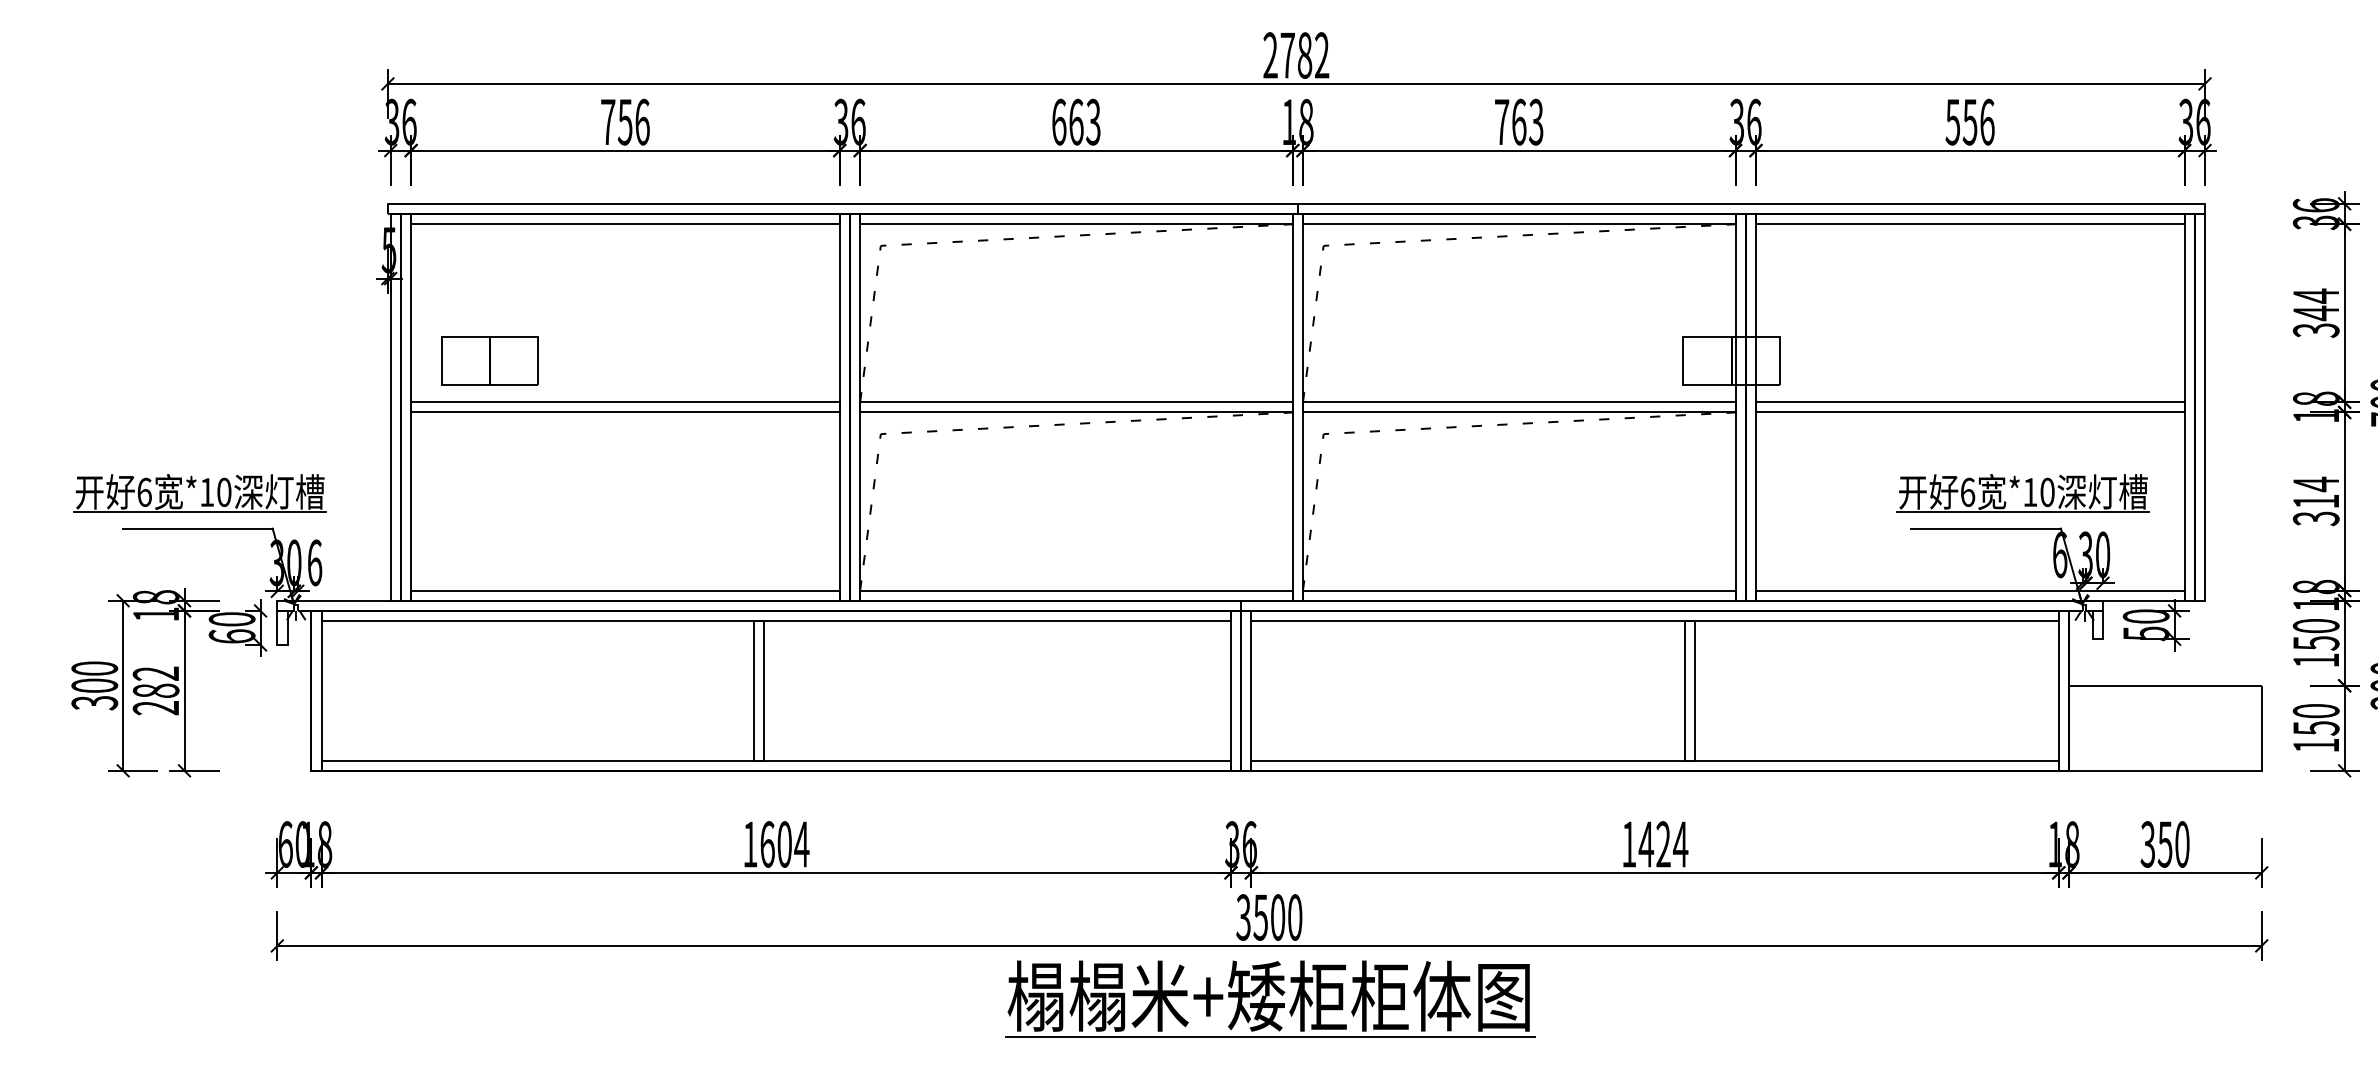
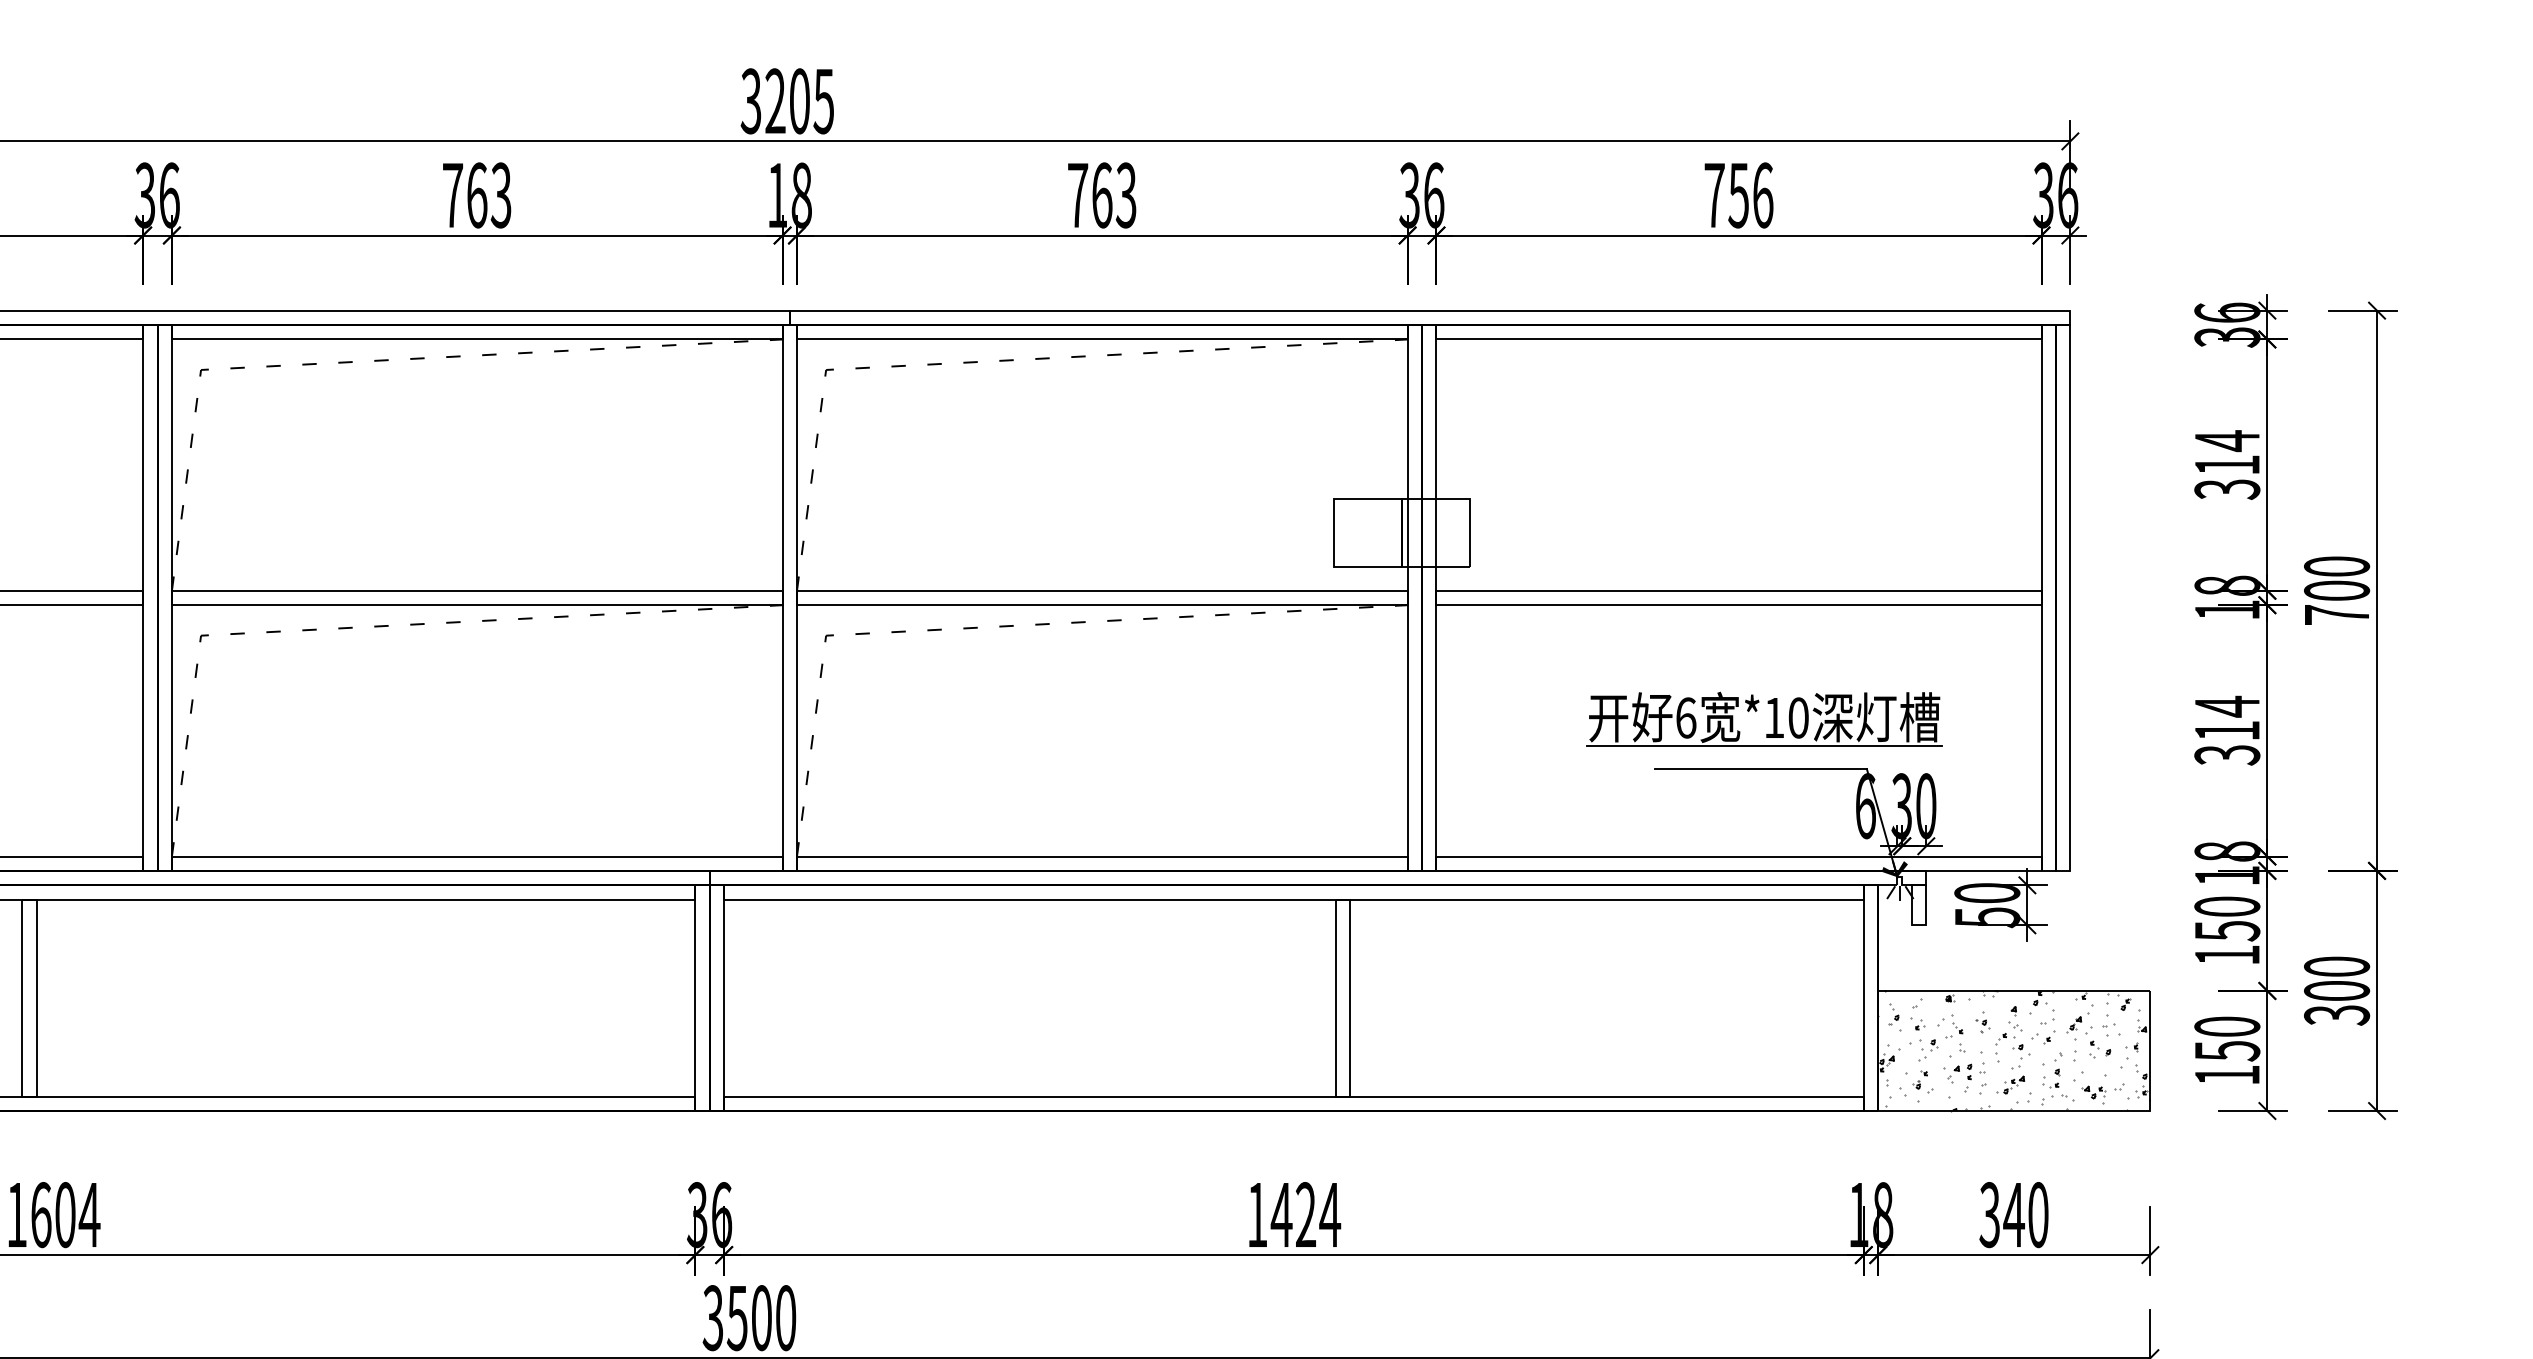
text: (1296, 55) -> (787, 101), 2782 -> 3205
text: (1059, 121) -> (453, 194), 663 -> 763
text: (1952, 122) -> (1713, 195), 556 -> 756
text: (2315, 313) -> (2226, 465), 344 -> 314
part: (2029, 493) -> (1773, 719), moved
hatch: (2164, 727) -> (2013, 1049), added
text: (2164, 844) -> (2013, 1215), 350 -> 340

